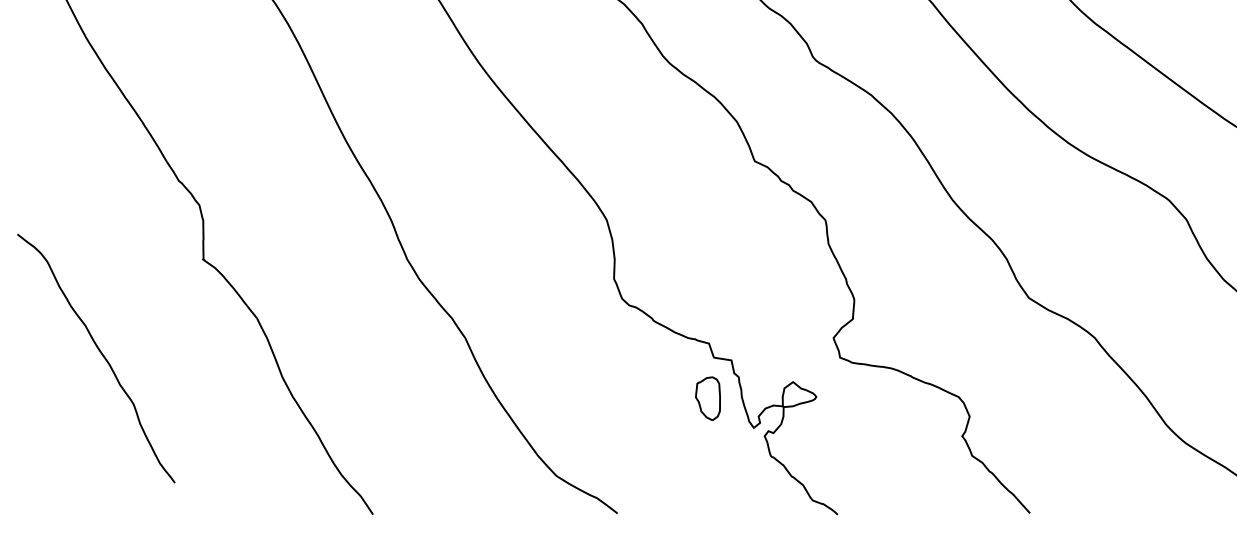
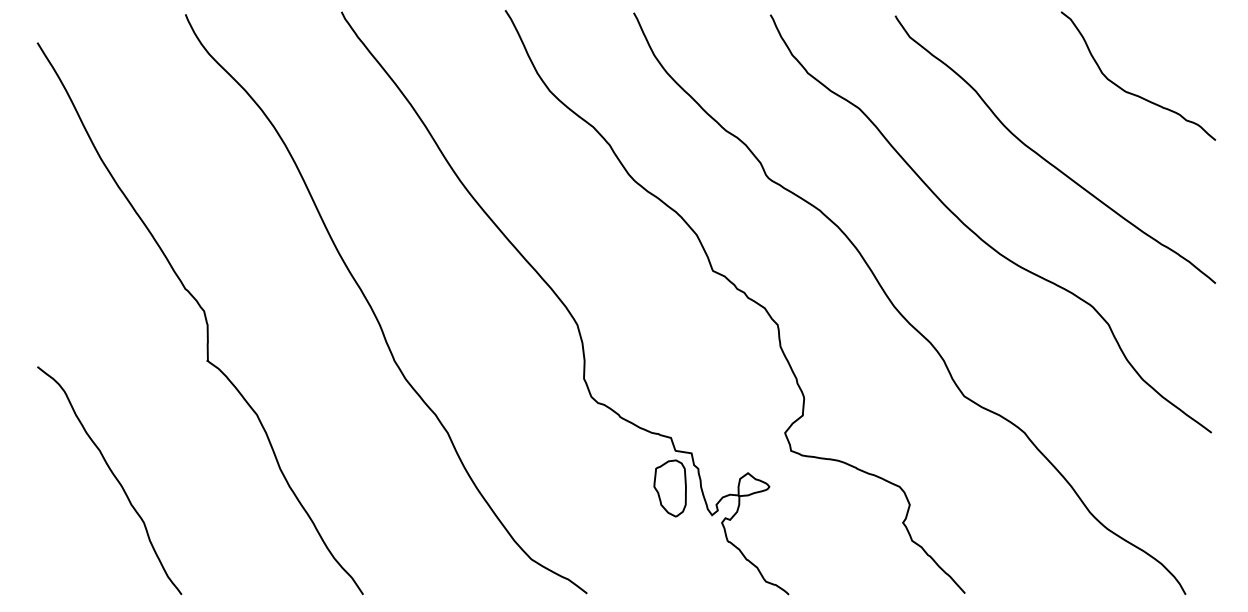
curve: (100, 354) -> (113, 476), moved
part: (707, 398) -> (669, 488), size x1.43

